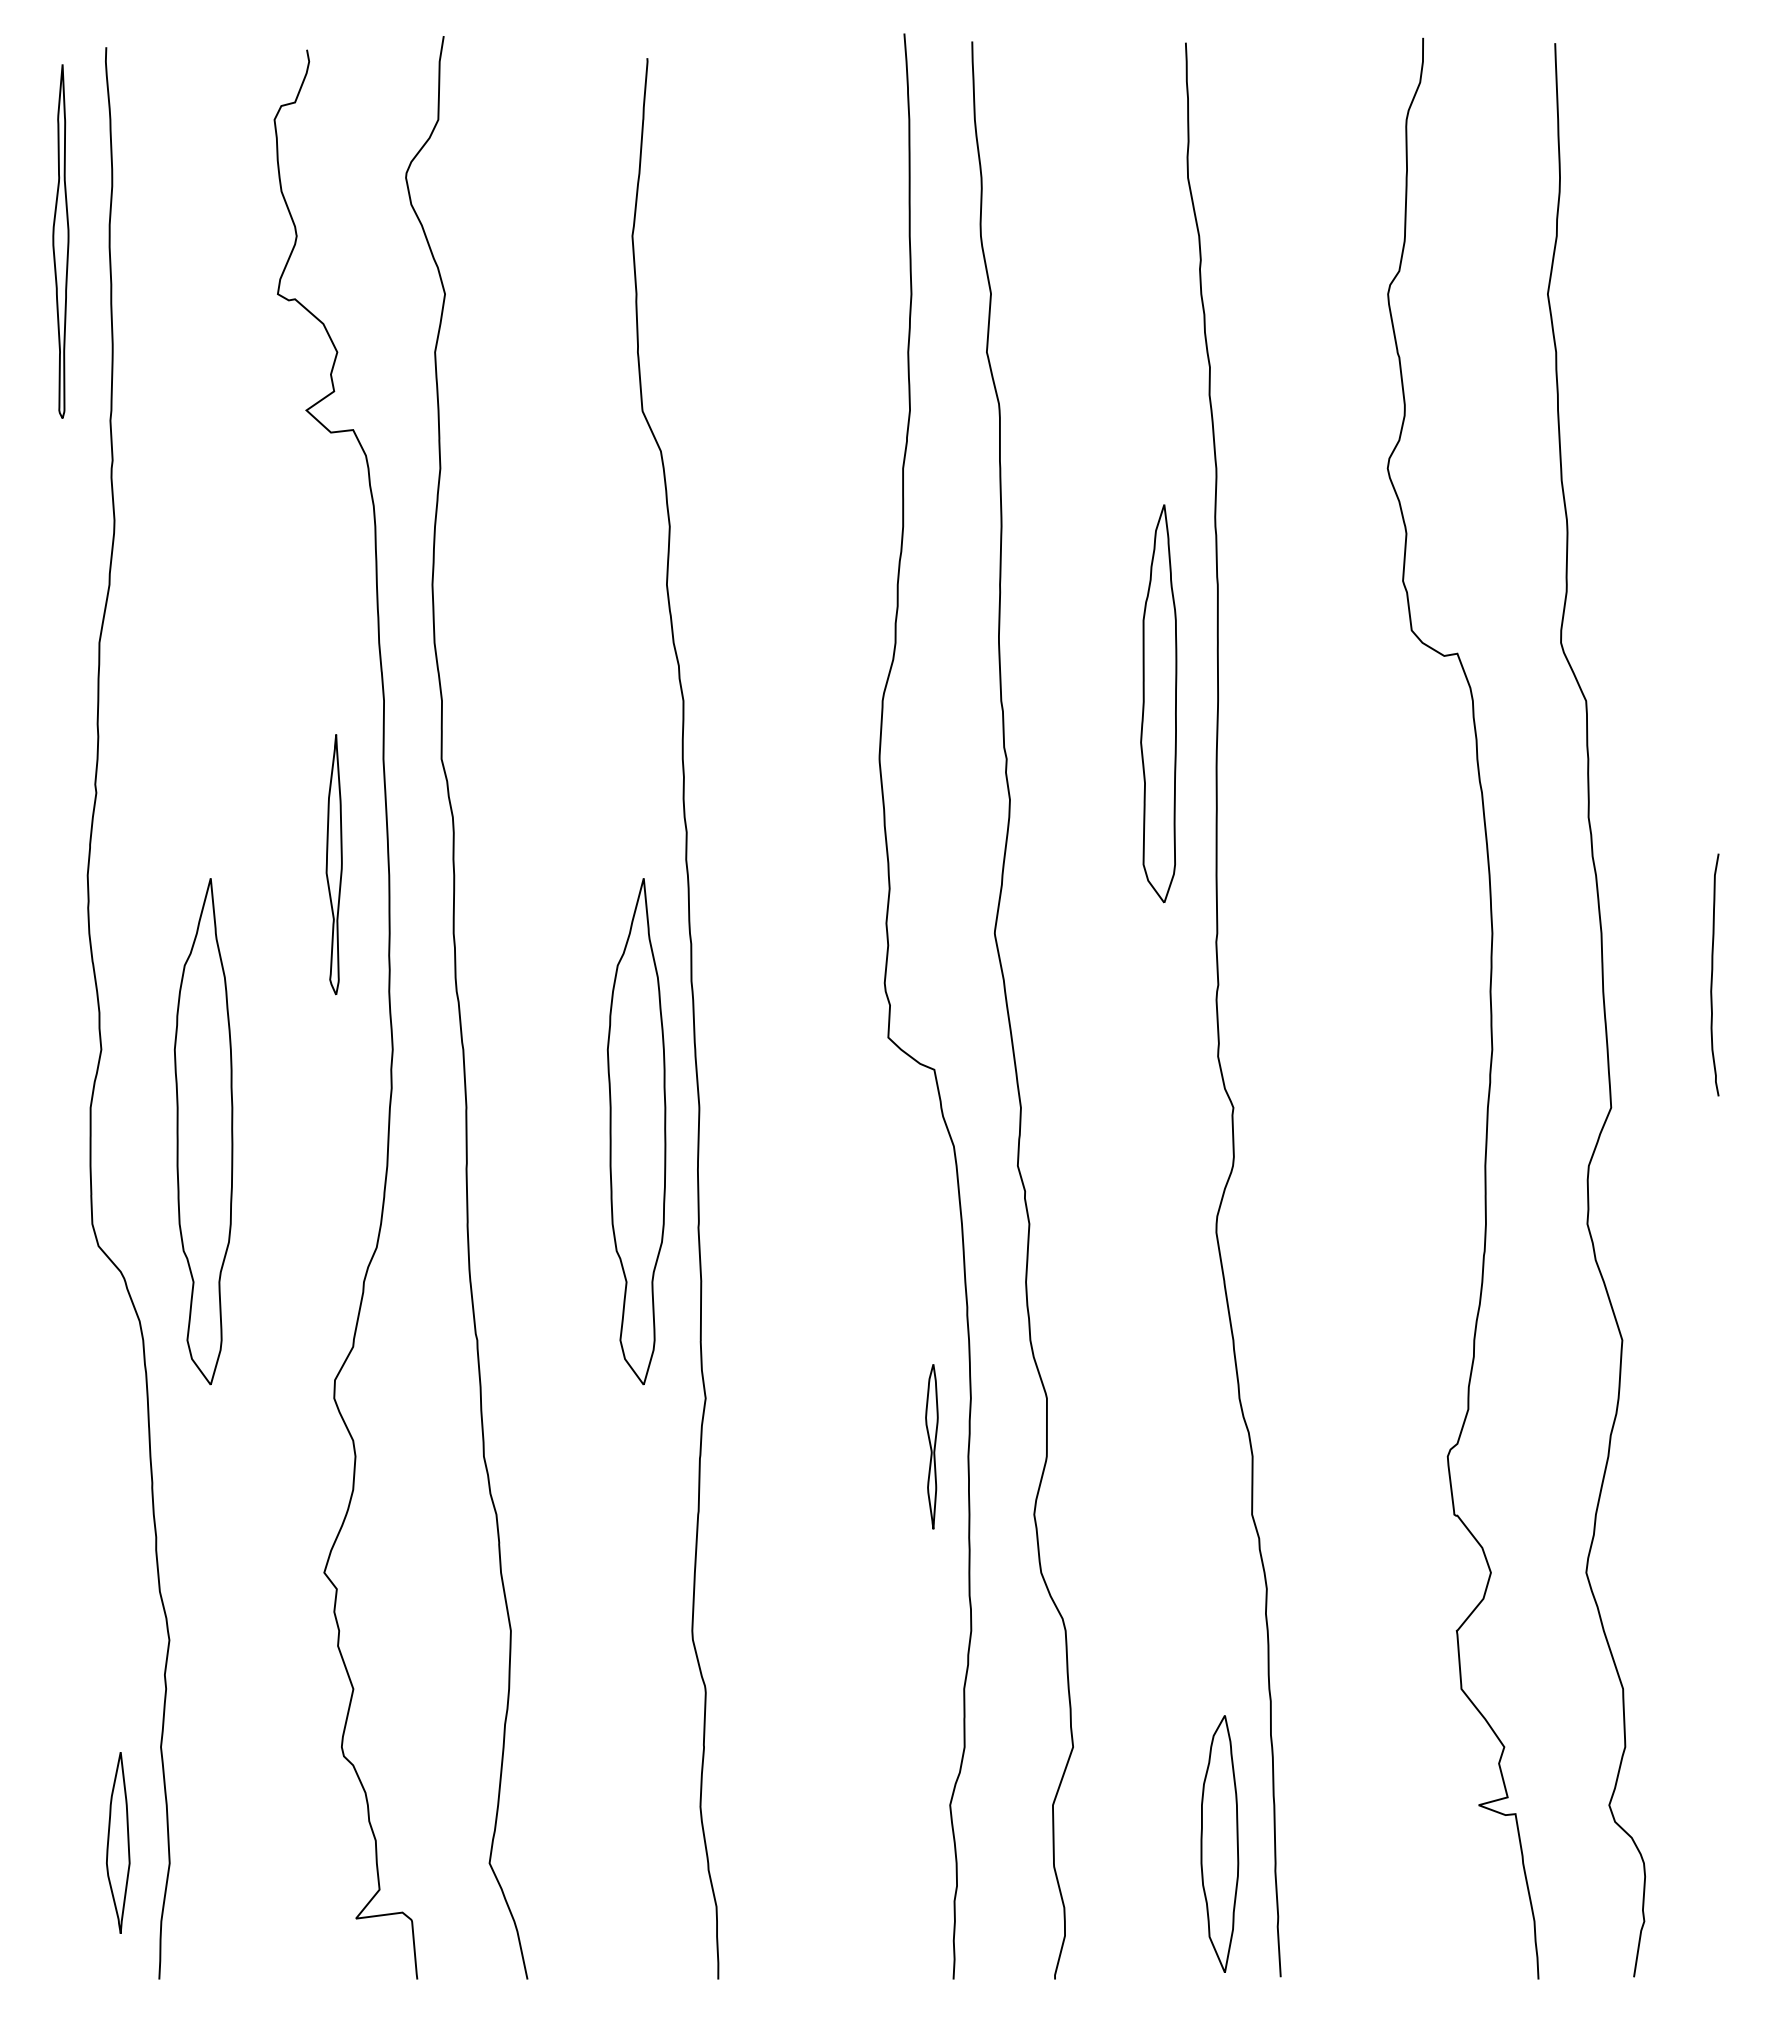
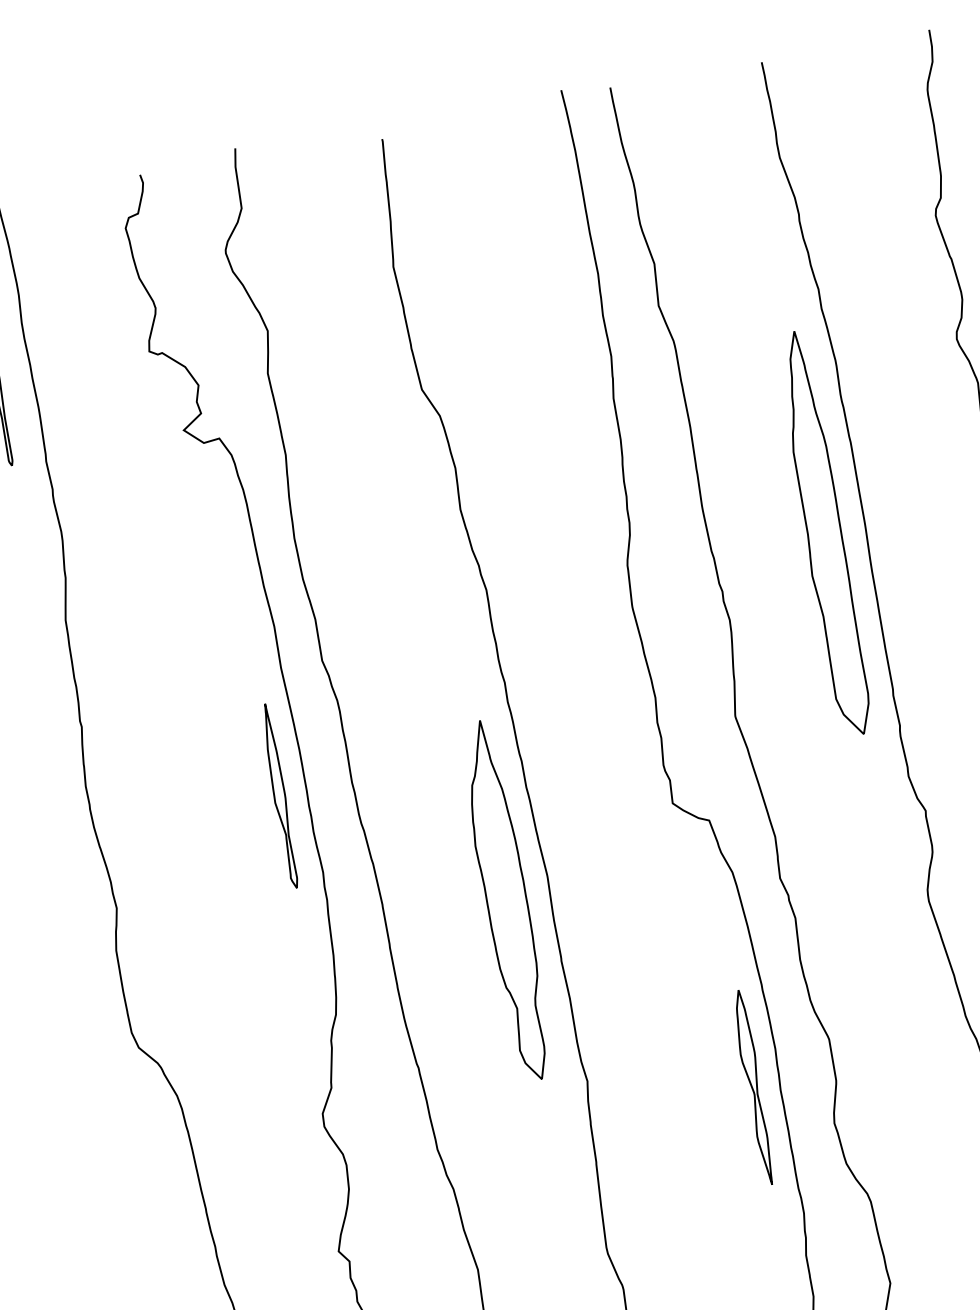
part: (1158, 703) -> (823, 533), size x1.43
part: (333, 864) -> (279, 796), moved
part: (203, 1131) -> (199, 953), removed
part: (931, 1446) -> (753, 1087), size x1.67

